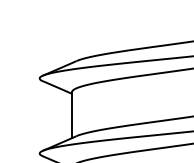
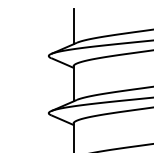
line: (72, 39) -> (73, 26), added

